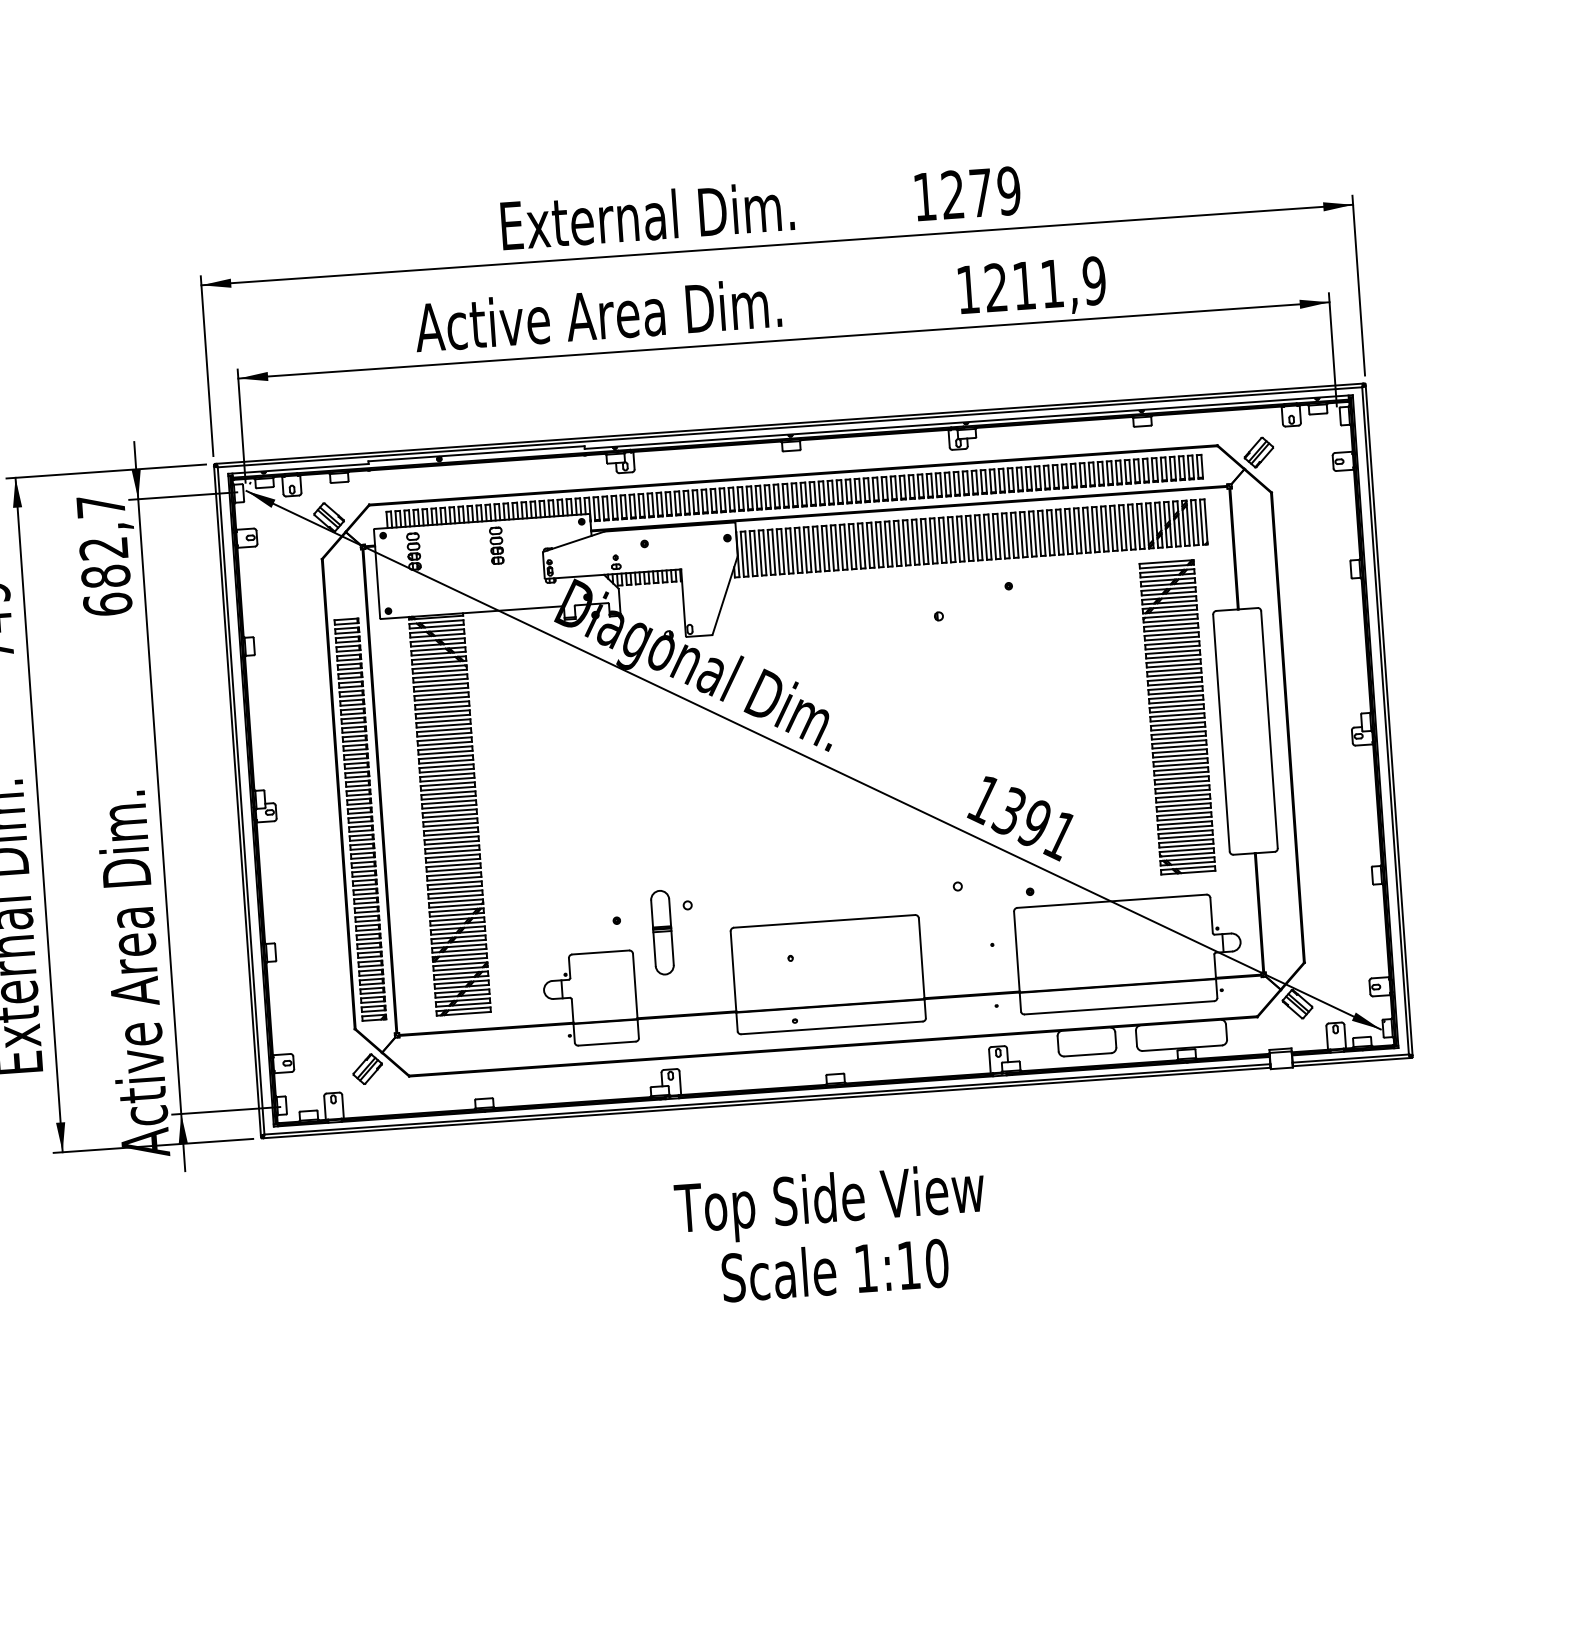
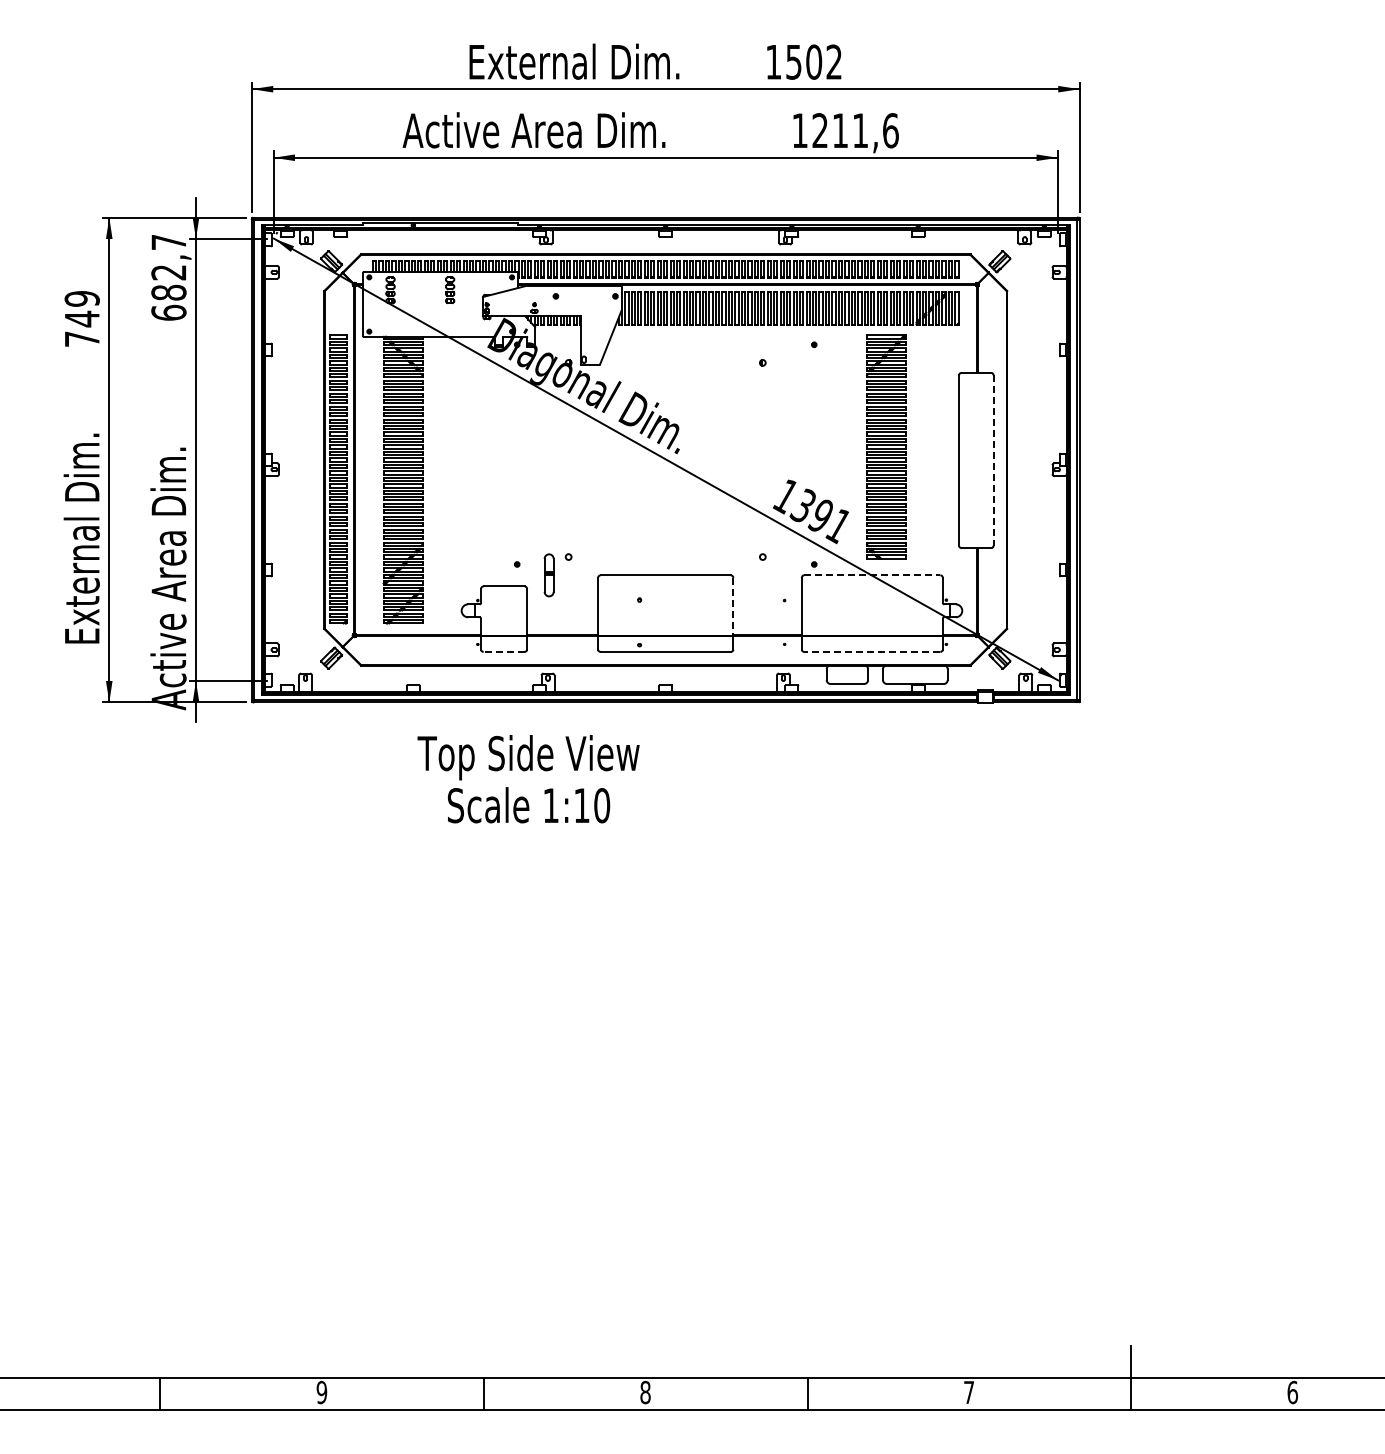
text: (981, 192) -> (814, 61), 1279 -> 1502
text: (1093, 280) -> (890, 130), 1211,9 -> 1211,6
part: (1176, 716) -> (885, 446), moved
line: (1269, 731) -> (993, 461), solid -> dashed
line: (1112, 901) -> (872, 575), solid -> dashed
part: (661, 933) -> (548, 575), size x0.7
line: (921, 958) -> (733, 606), solid -> dashed
line: (1119, 1007) -> (872, 651), solid -> dashed
line: (606, 1043) -> (503, 651), solid -> dashed
text: (832, 1234) -> (528, 779), moved

